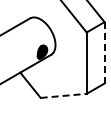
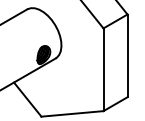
line: (104, 52) -> (127, 55), dashed -> solid
line: (64, 95) -> (73, 113), dashed -> solid

